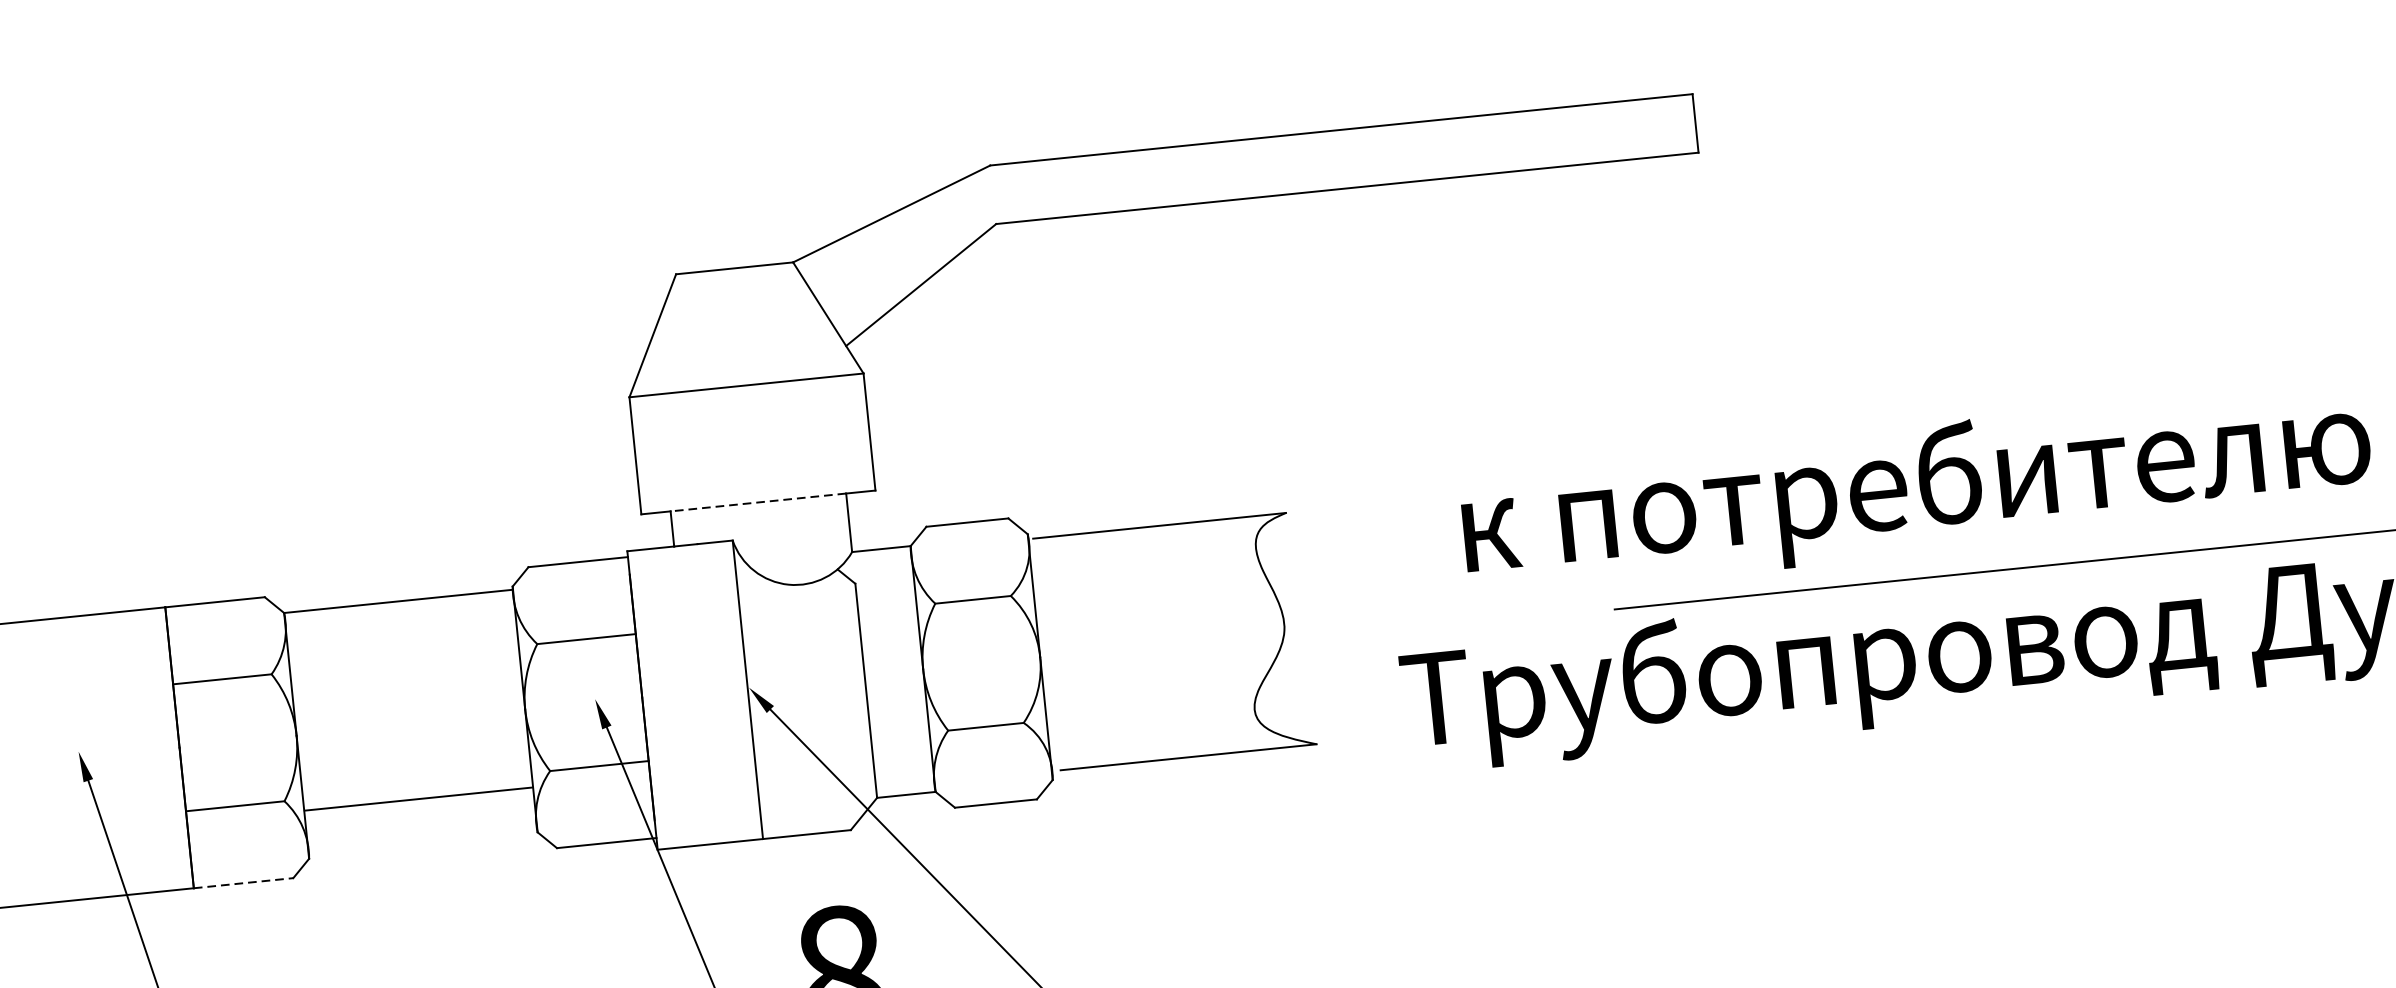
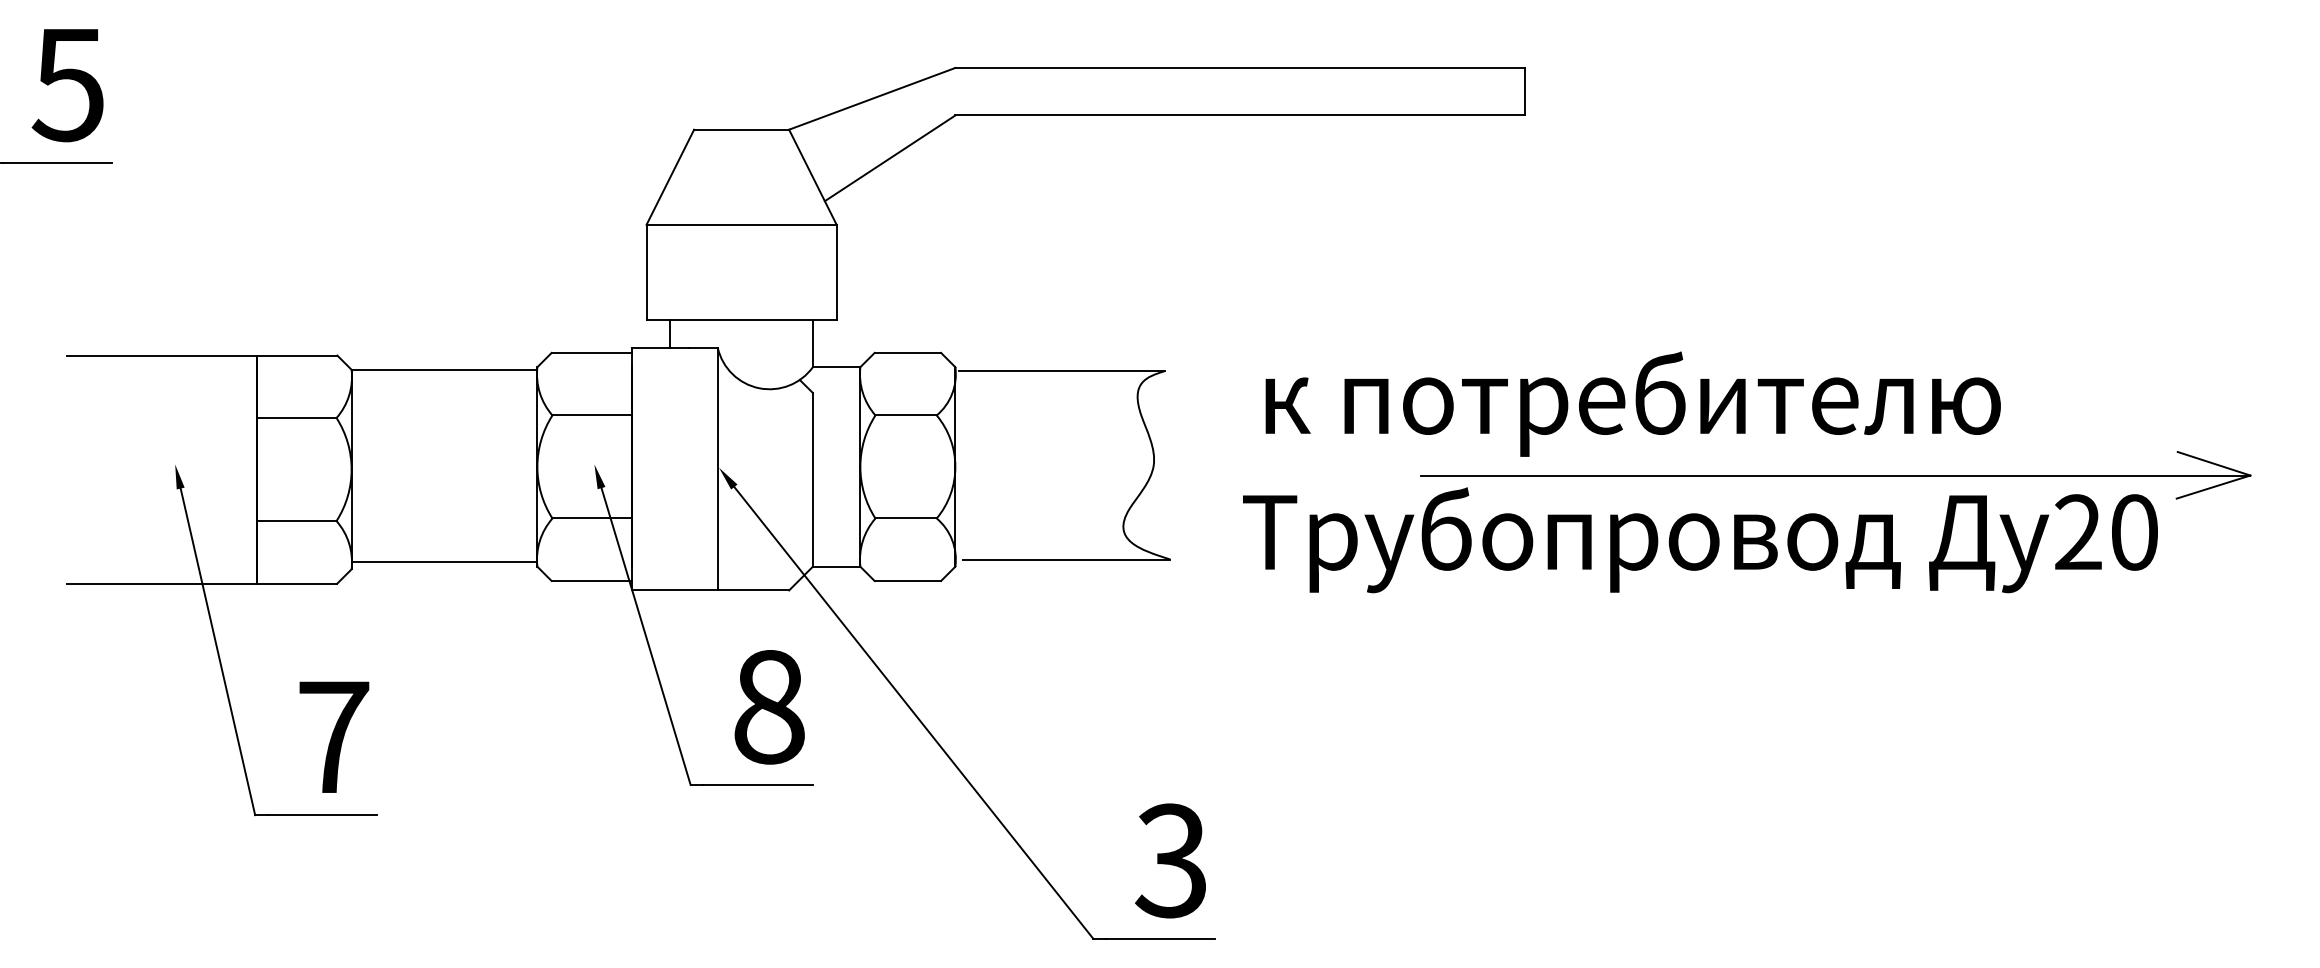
text: (1915, 489) -> (1632, 403), moved
line: (758, 502) -> (741, 319), dashed -> solid
line: (418, 799) -> (444, 562), moved
line: (244, 883) -> (297, 583), dashed -> solid

